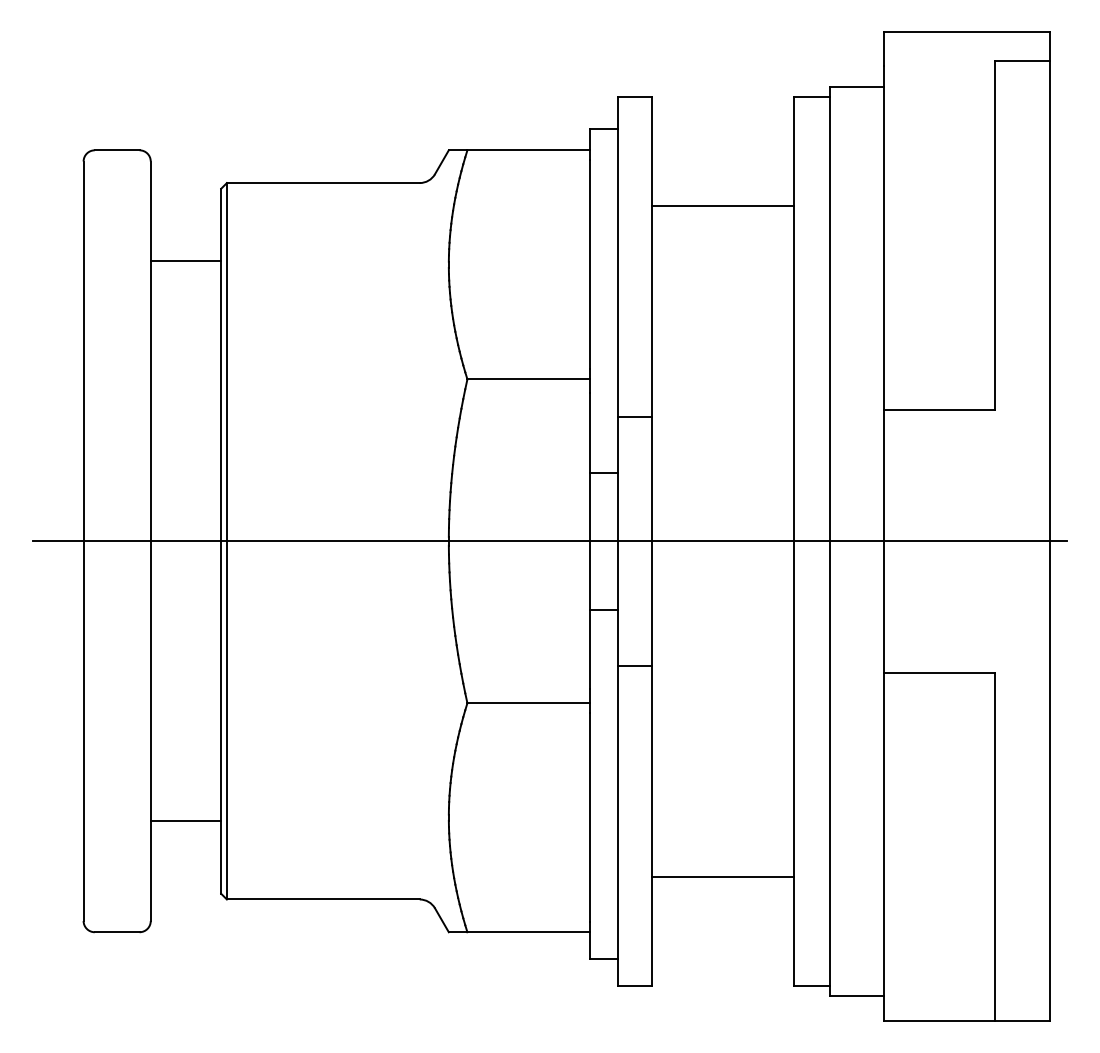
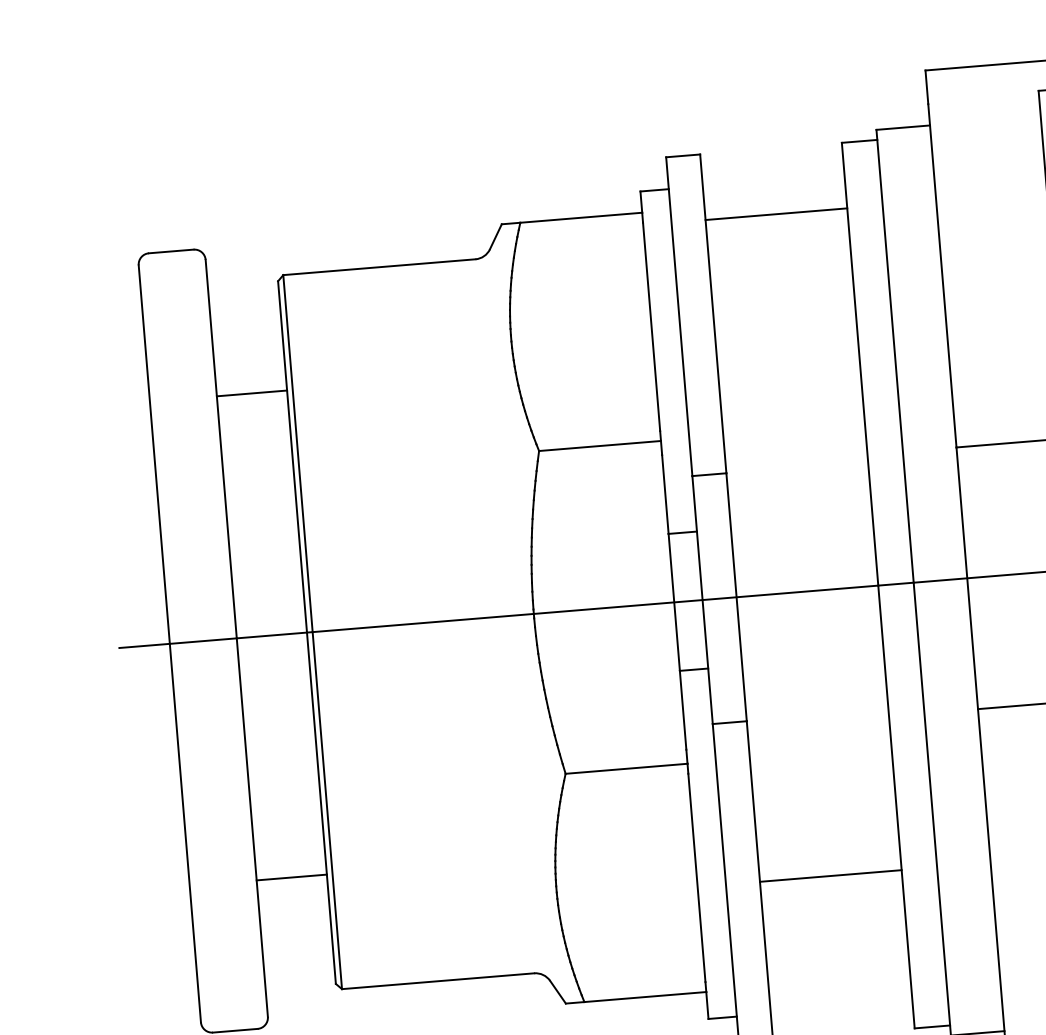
line: (723, 205) -> (776, 213), moved
line: (185, 261) -> (251, 393), moved
line: (185, 821) -> (291, 877), moved
line: (723, 876) -> (830, 875), moved

